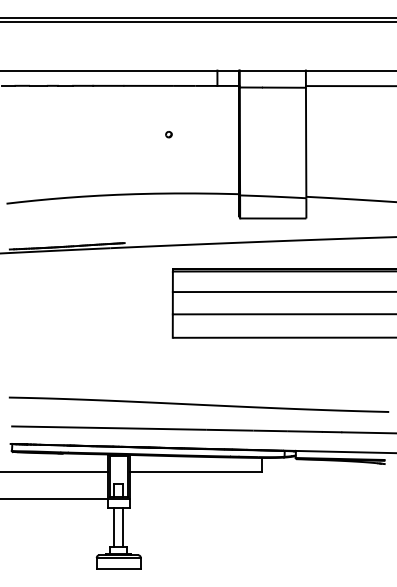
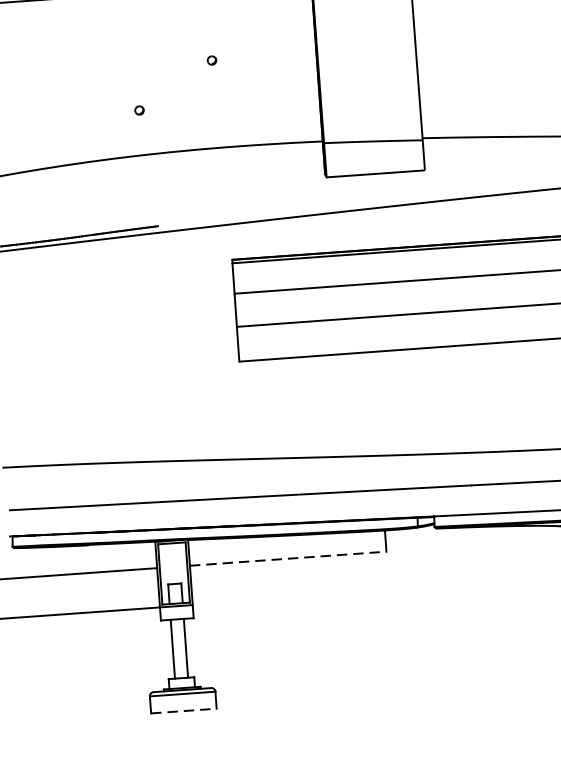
part: (117, 164) -> (138, 110), added
line: (196, 472) -> (288, 559), solid -> dashed
line: (119, 569) -> (184, 711), solid -> dashed

